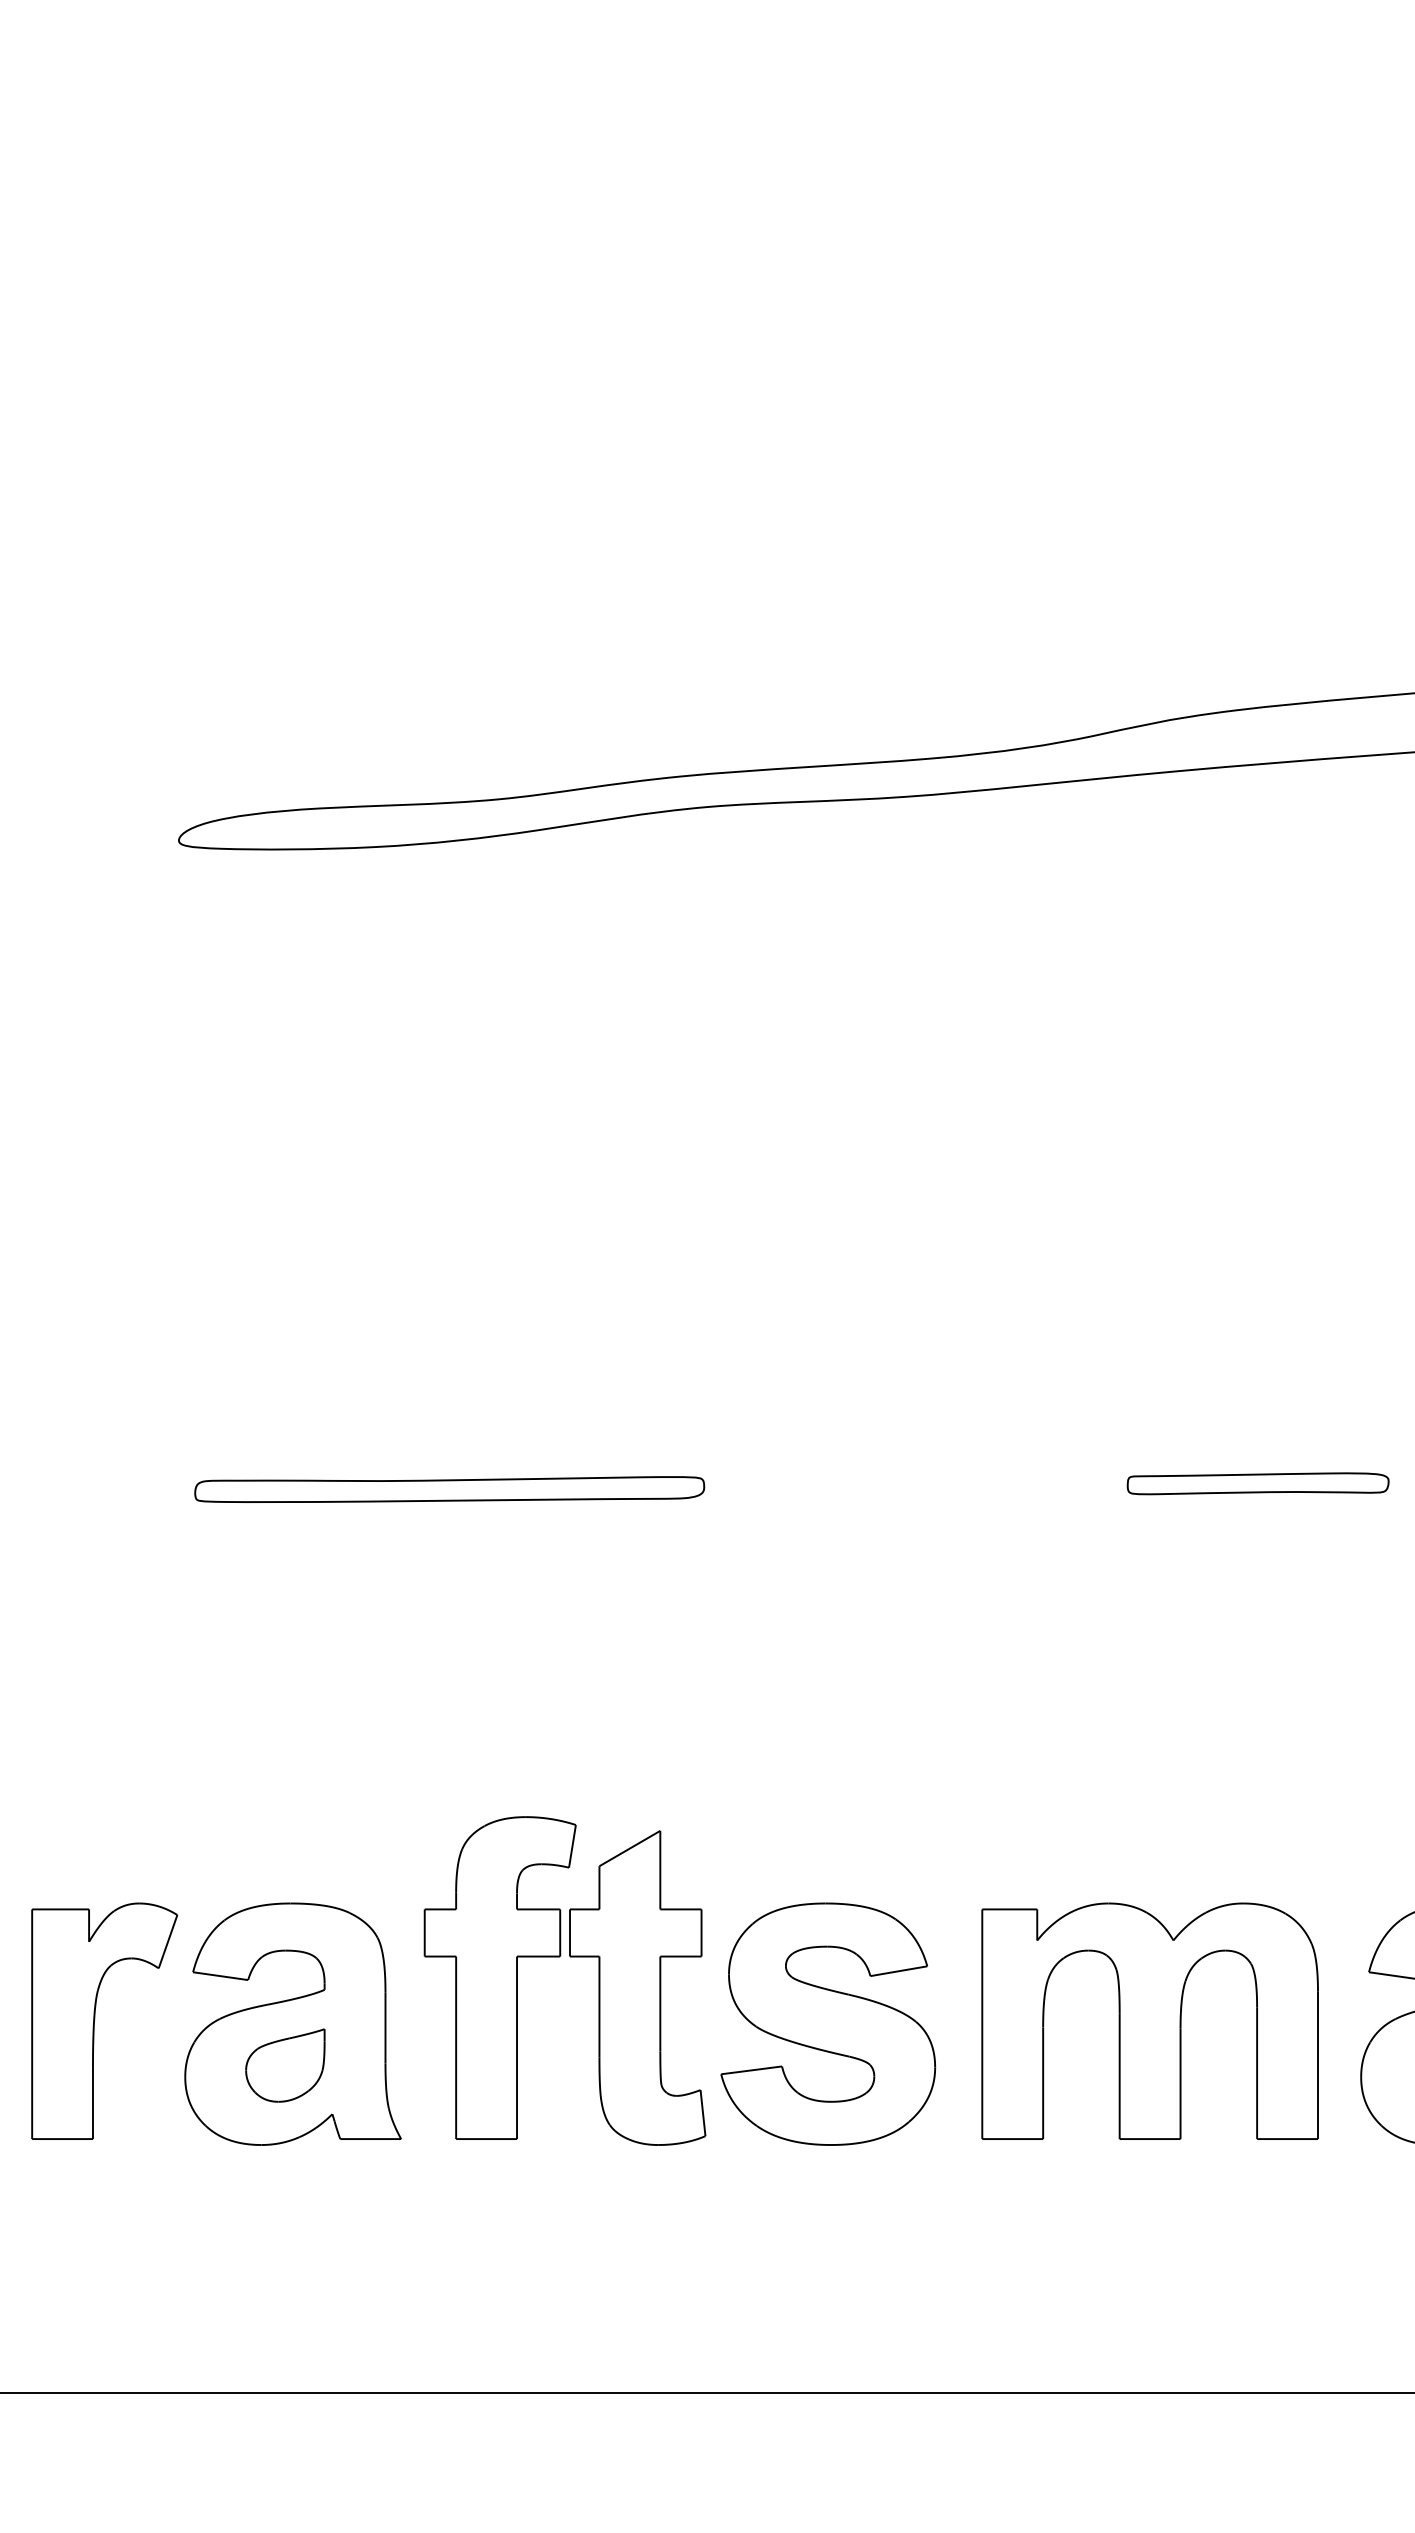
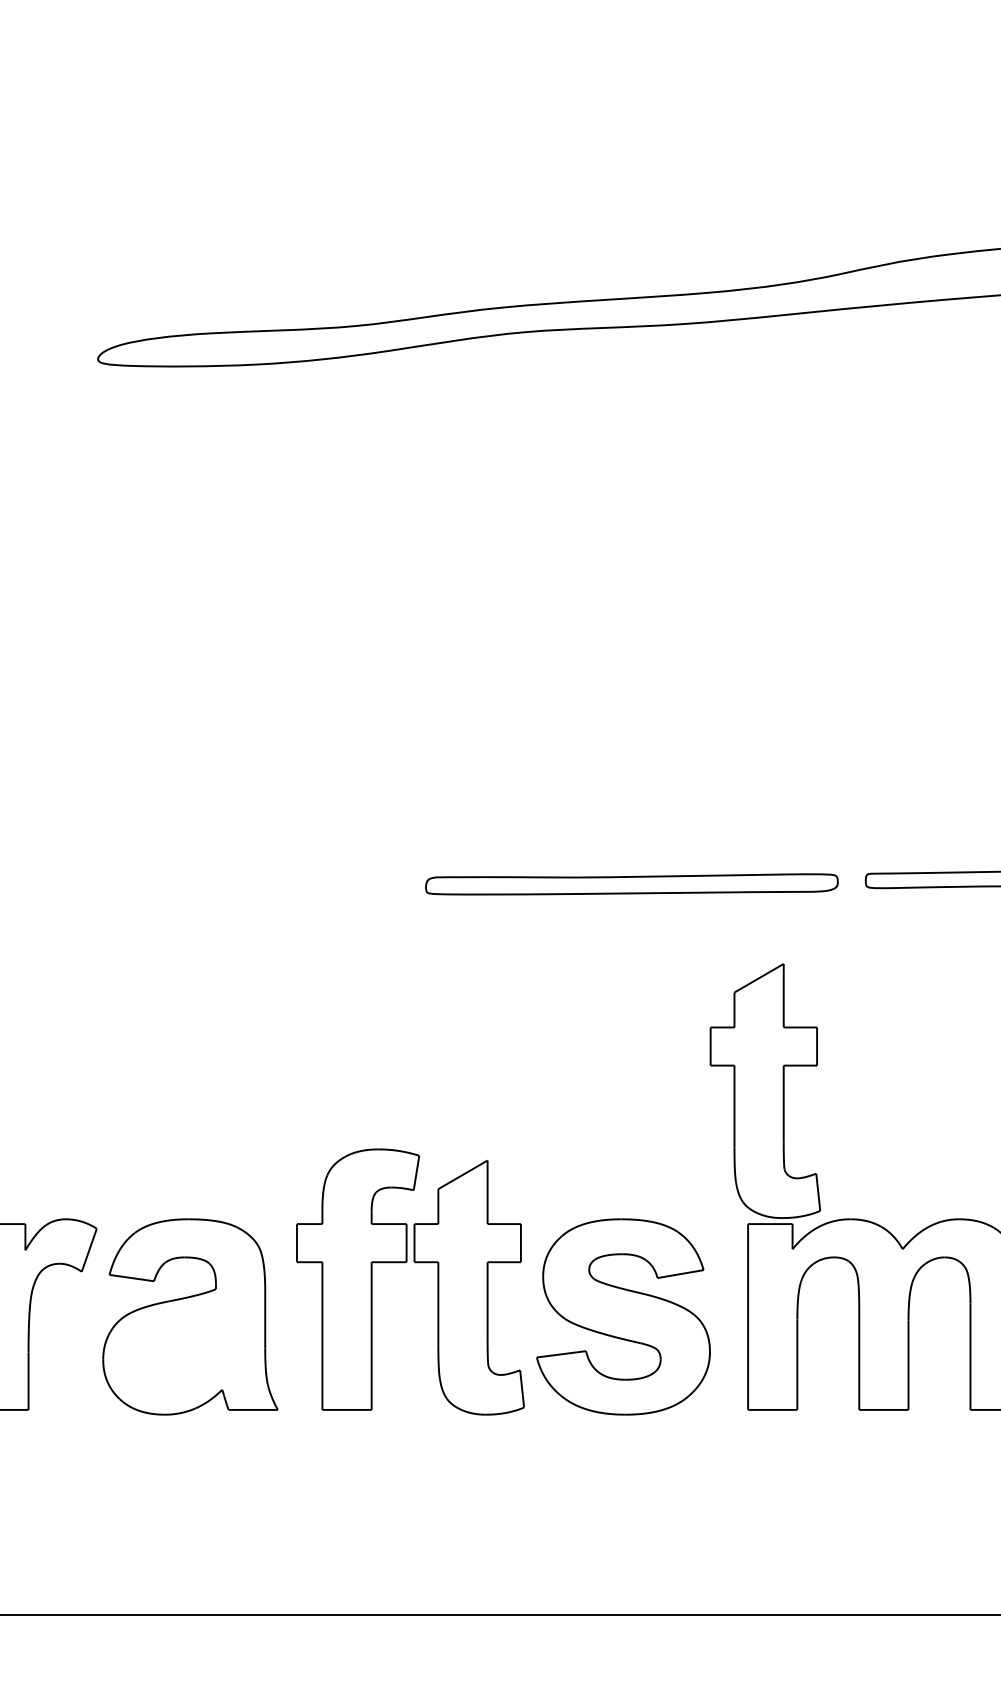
part: (449, 1489) -> (631, 884), moved
part: (1003, 1744) -> (765, 1090), added
part: (285, 2065) -> (184, 1350), removed

